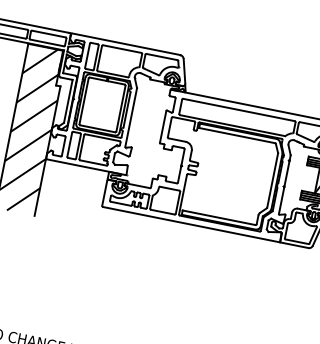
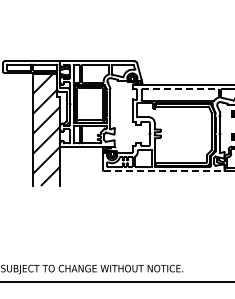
line: (239, 110) -> (180, 89), solid -> dashed
line: (191, 225) -> (164, 171), solid -> dashed

